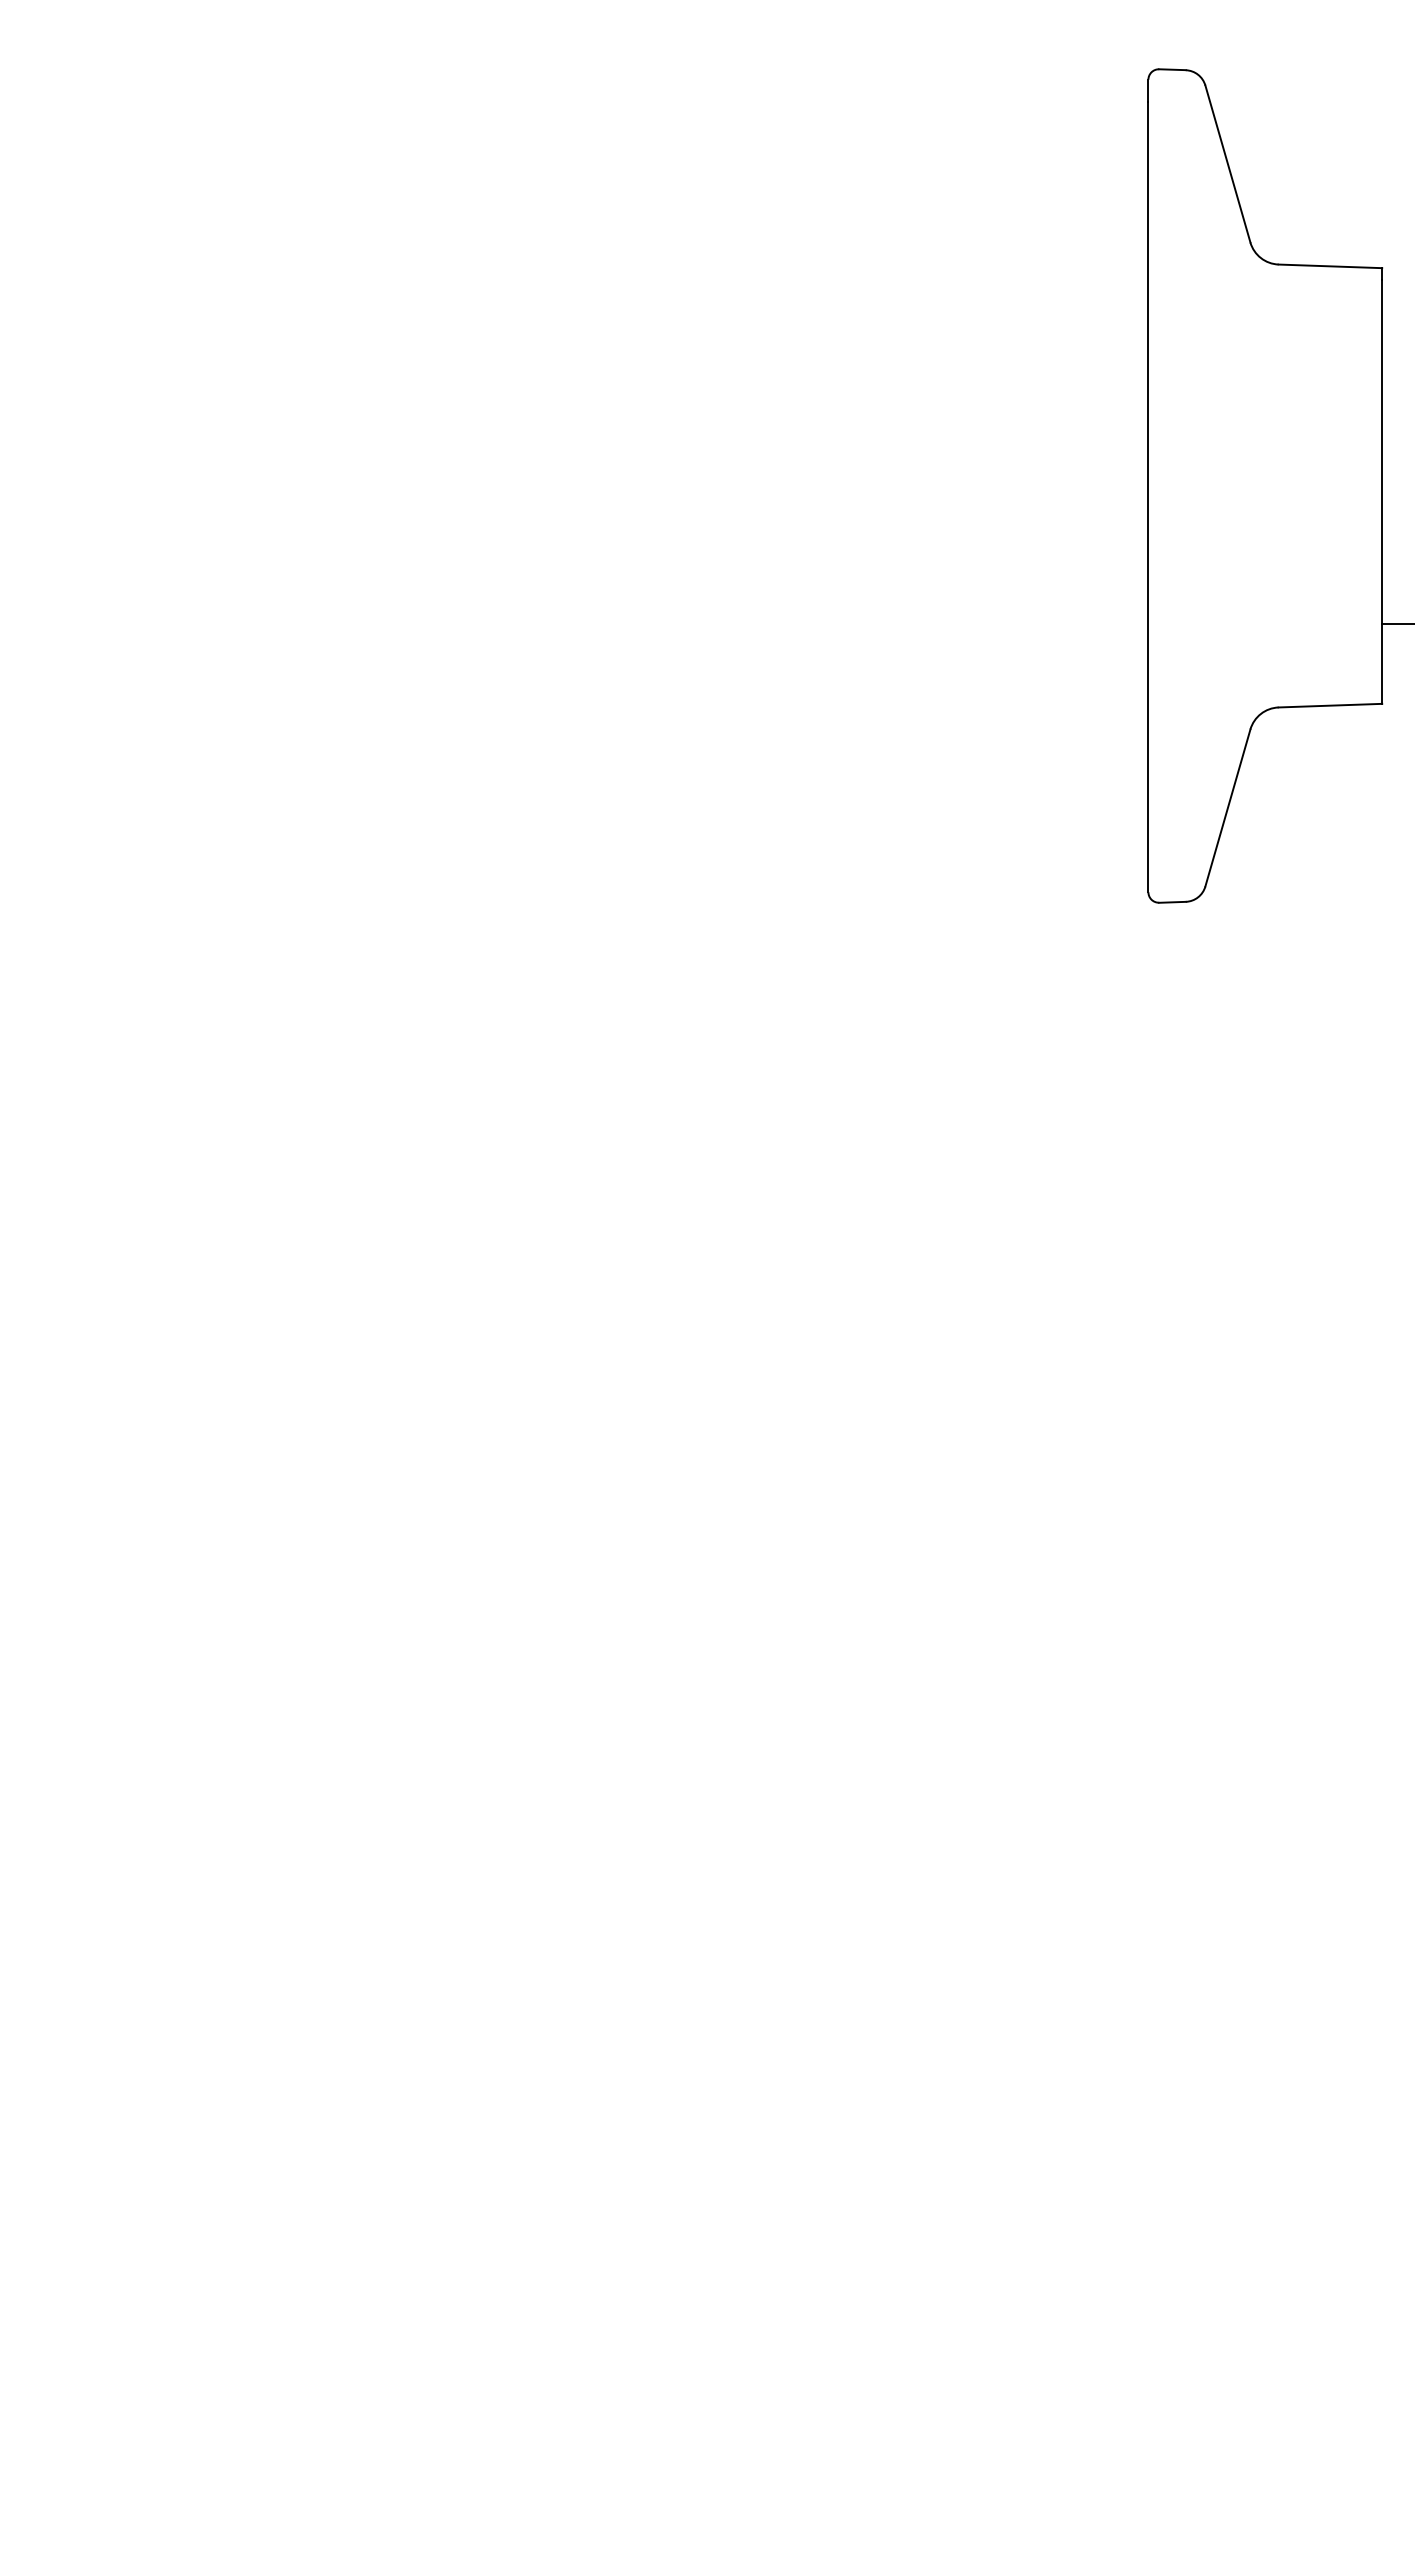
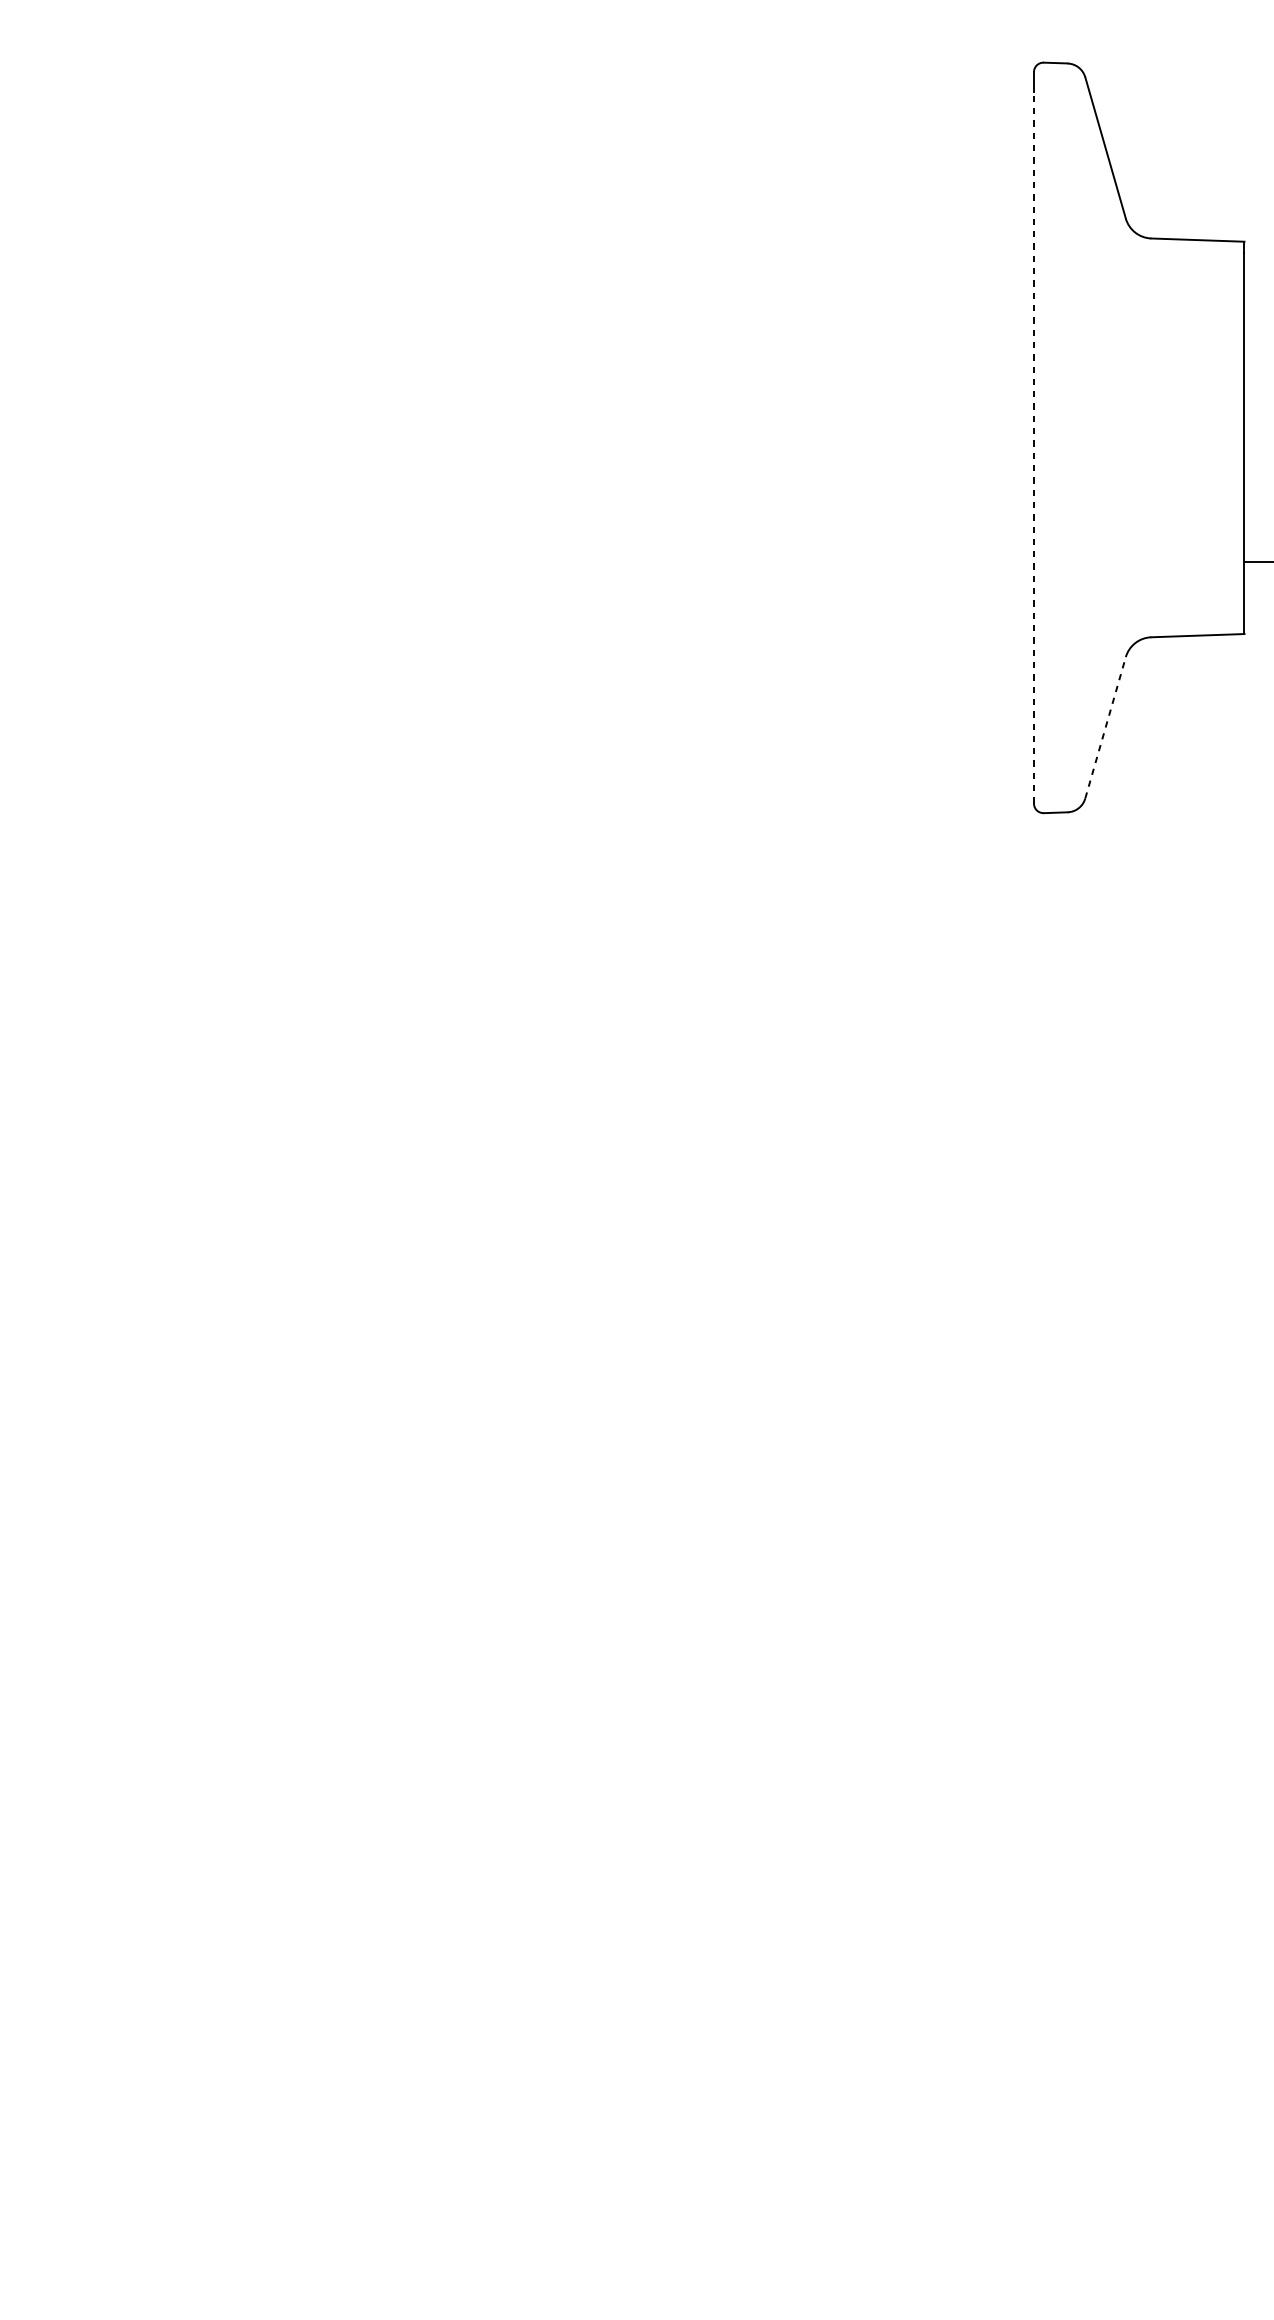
line: (1148, 496) -> (1034, 447), solid -> dashed
line: (1227, 808) -> (1105, 728), solid -> dashed

